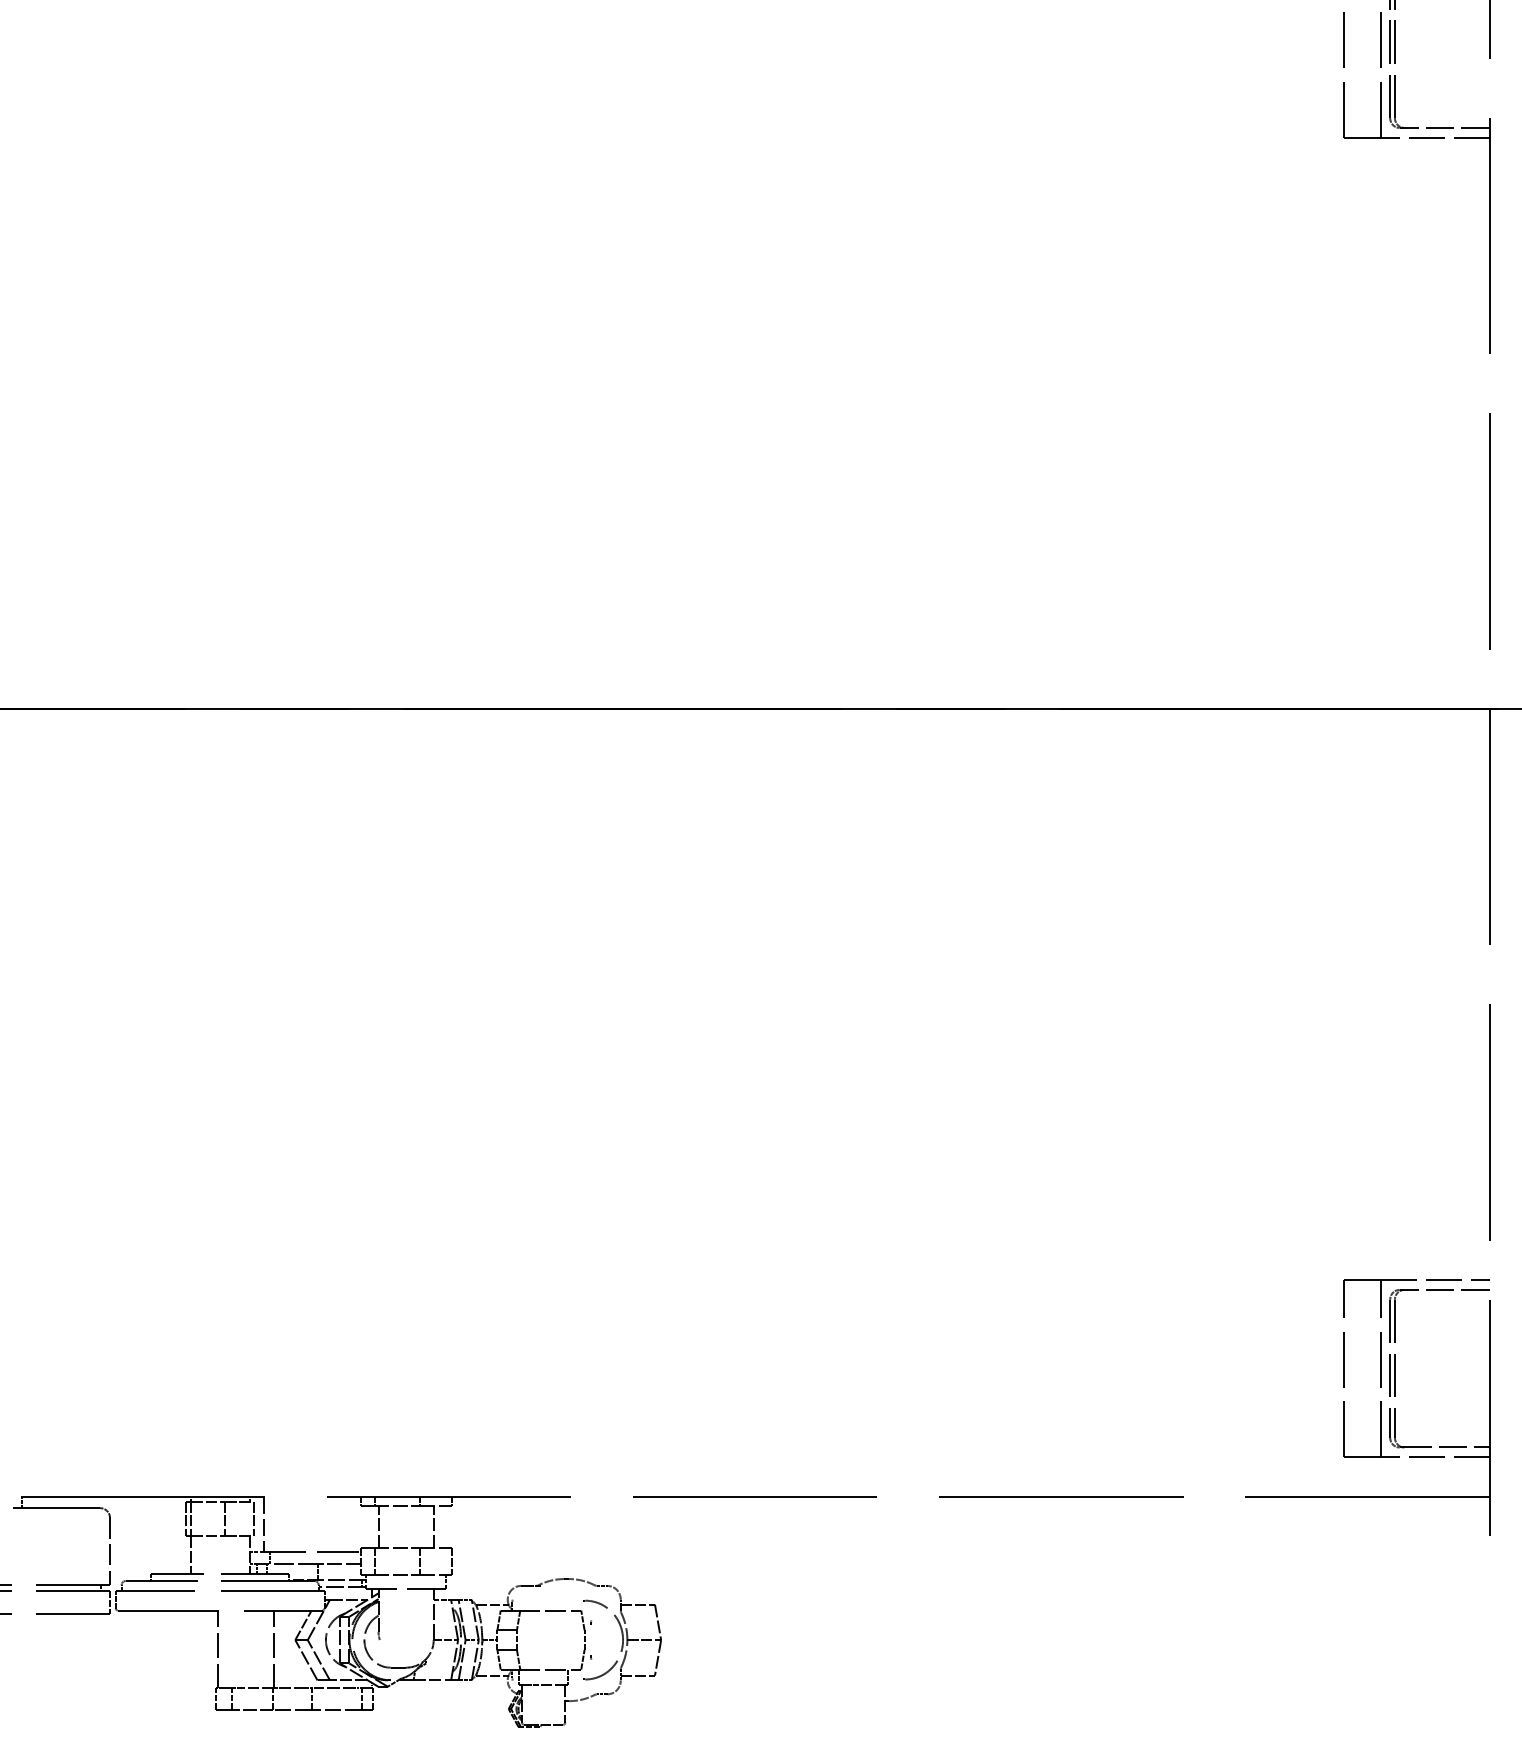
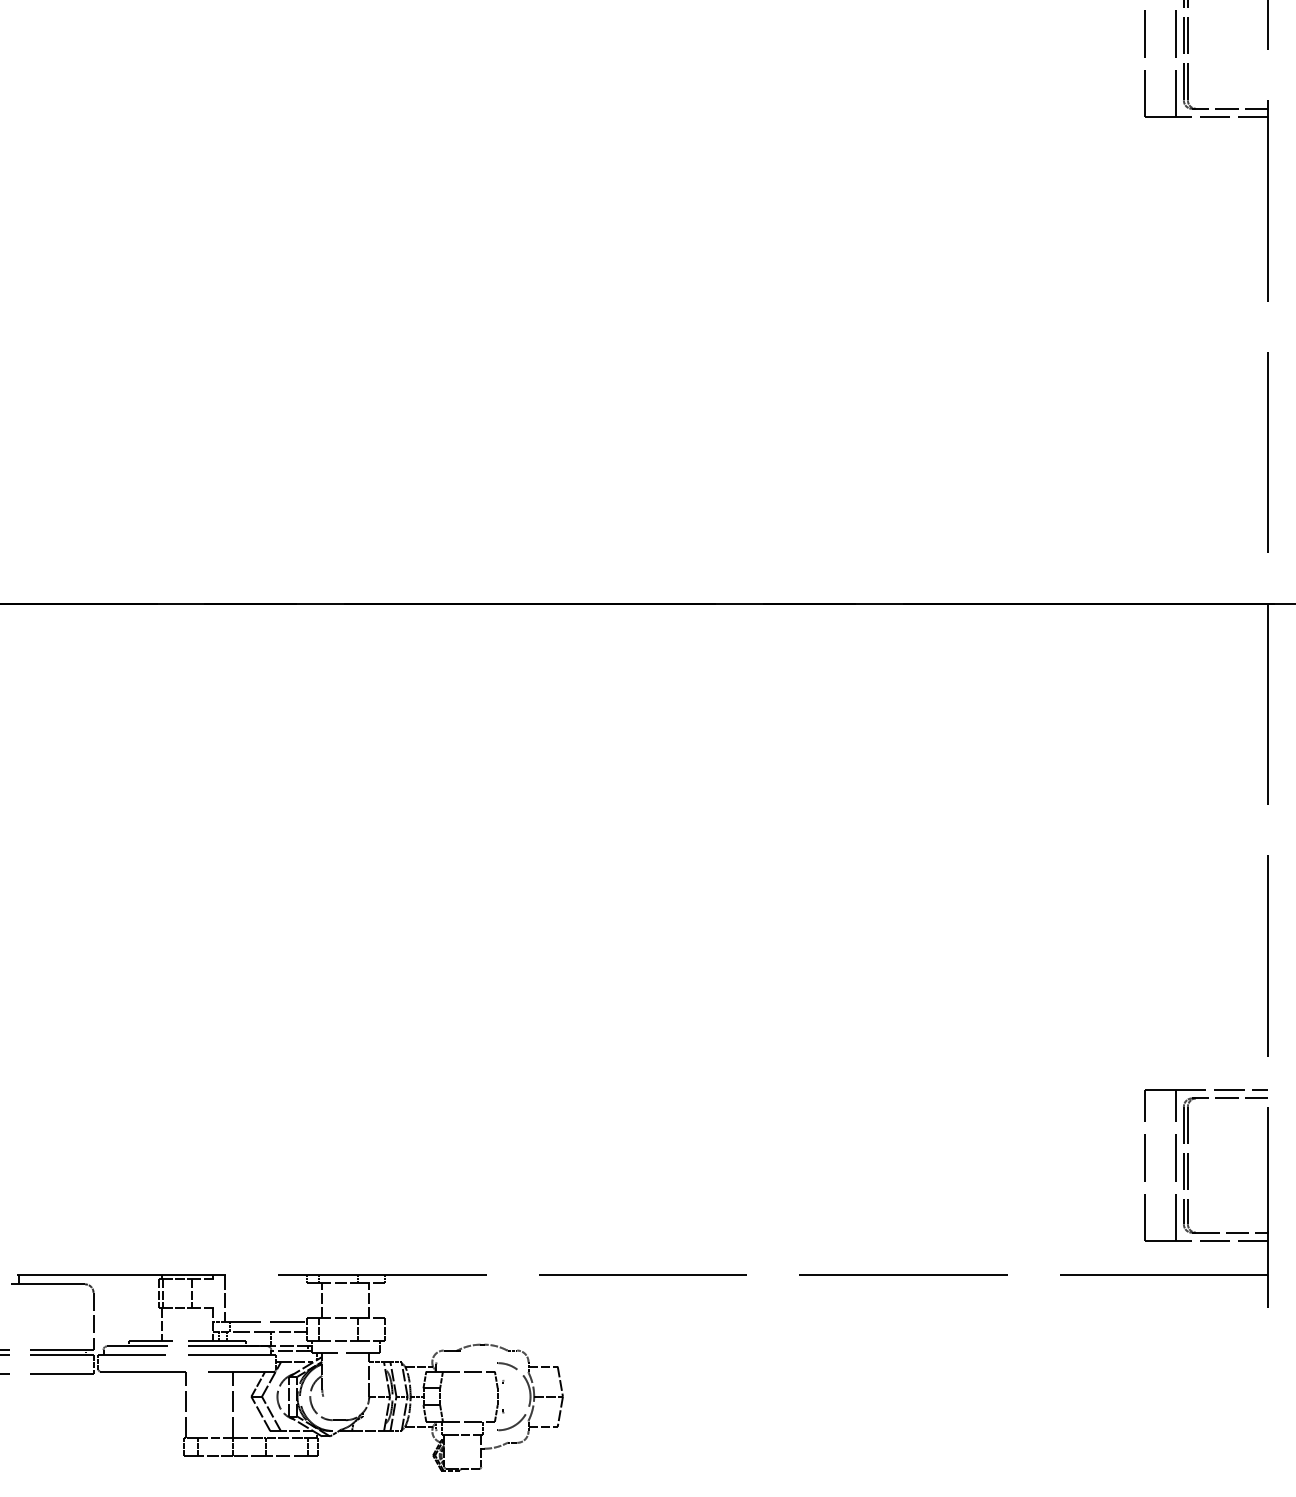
line: (253, 1518) -> (215, 1293), removed

